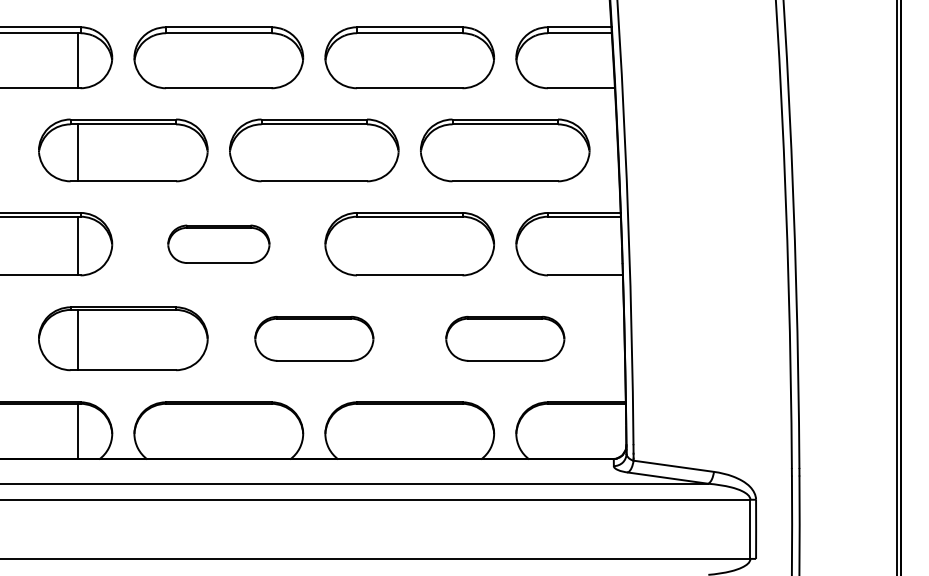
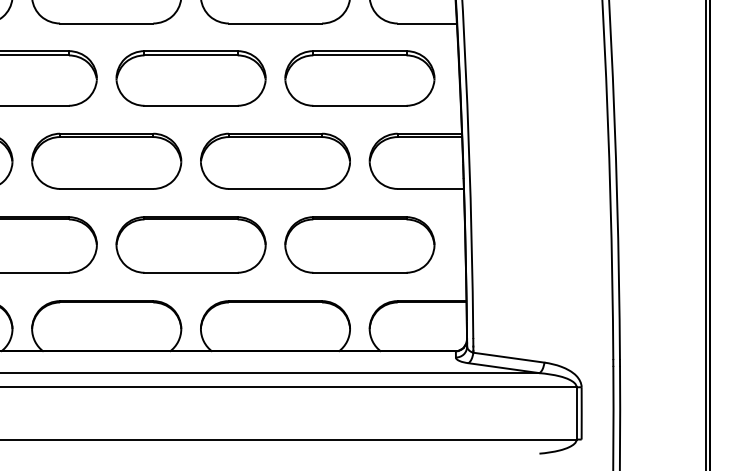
part: (218, 244) -> (106, 161), size x1.67
part: (314, 338) -> (191, 244), size x1.43
part: (505, 338) -> (360, 244), size x1.43

